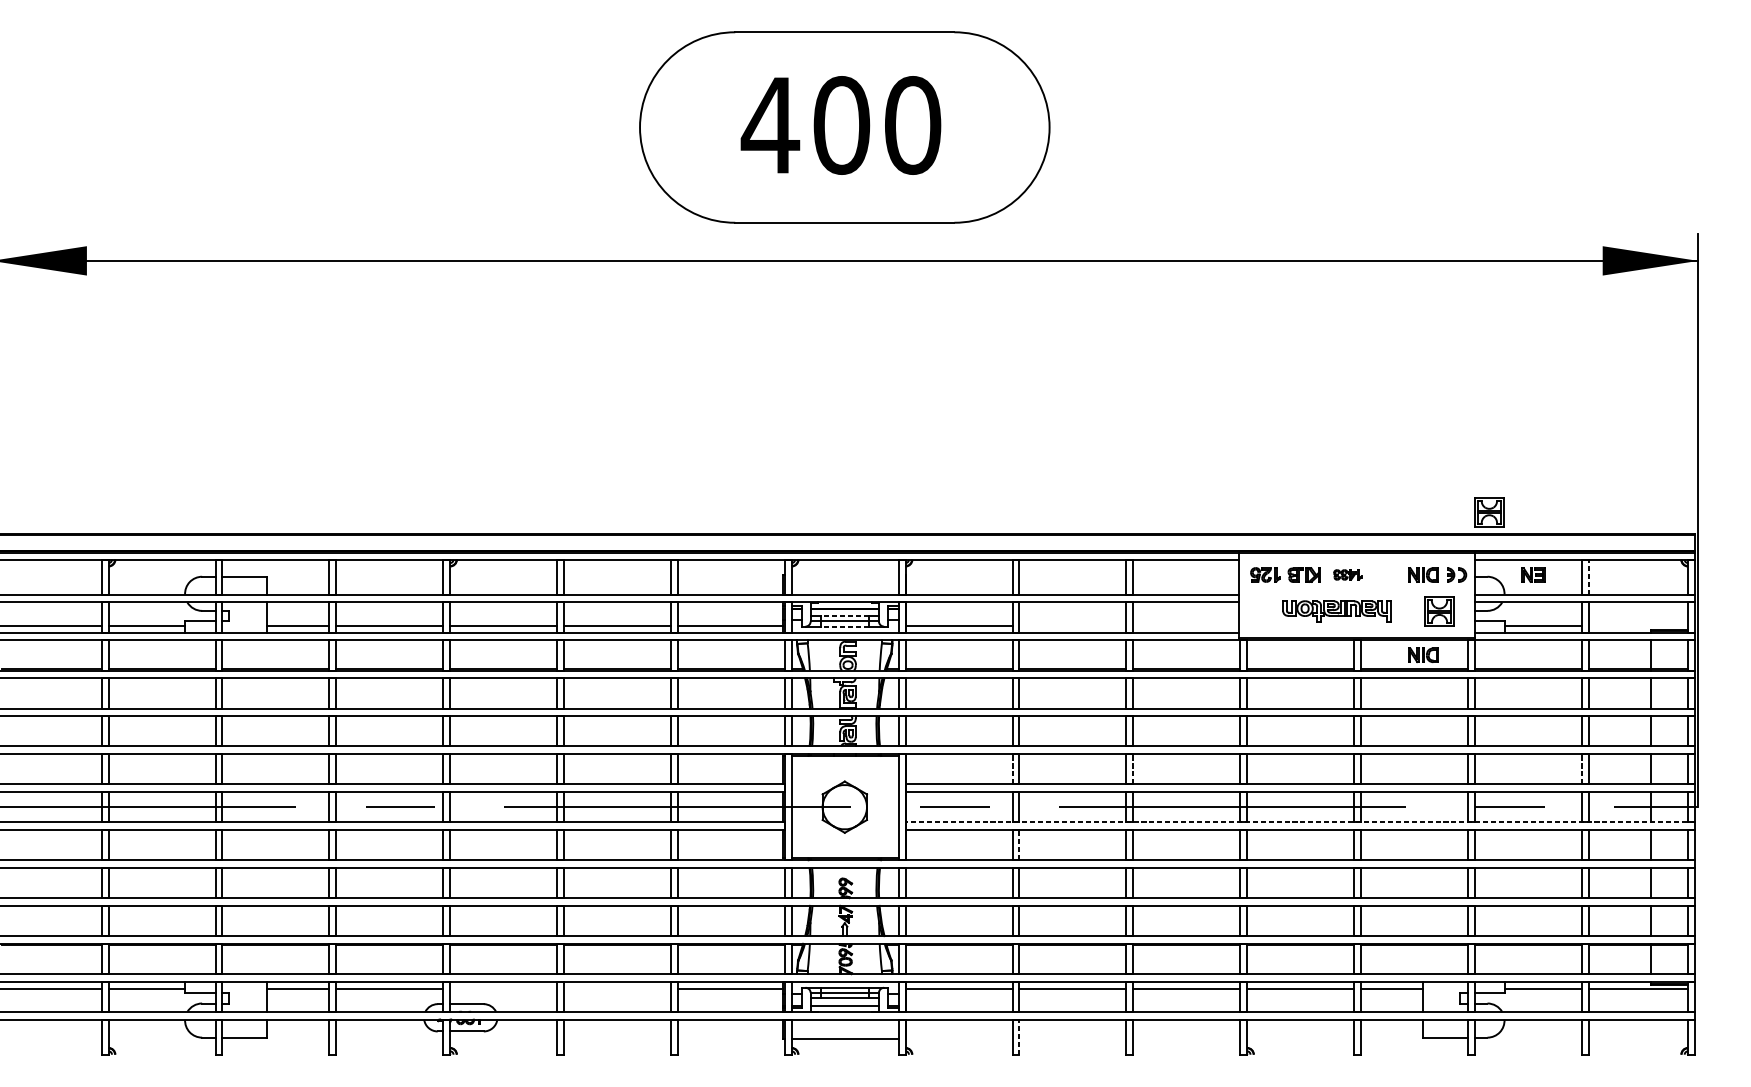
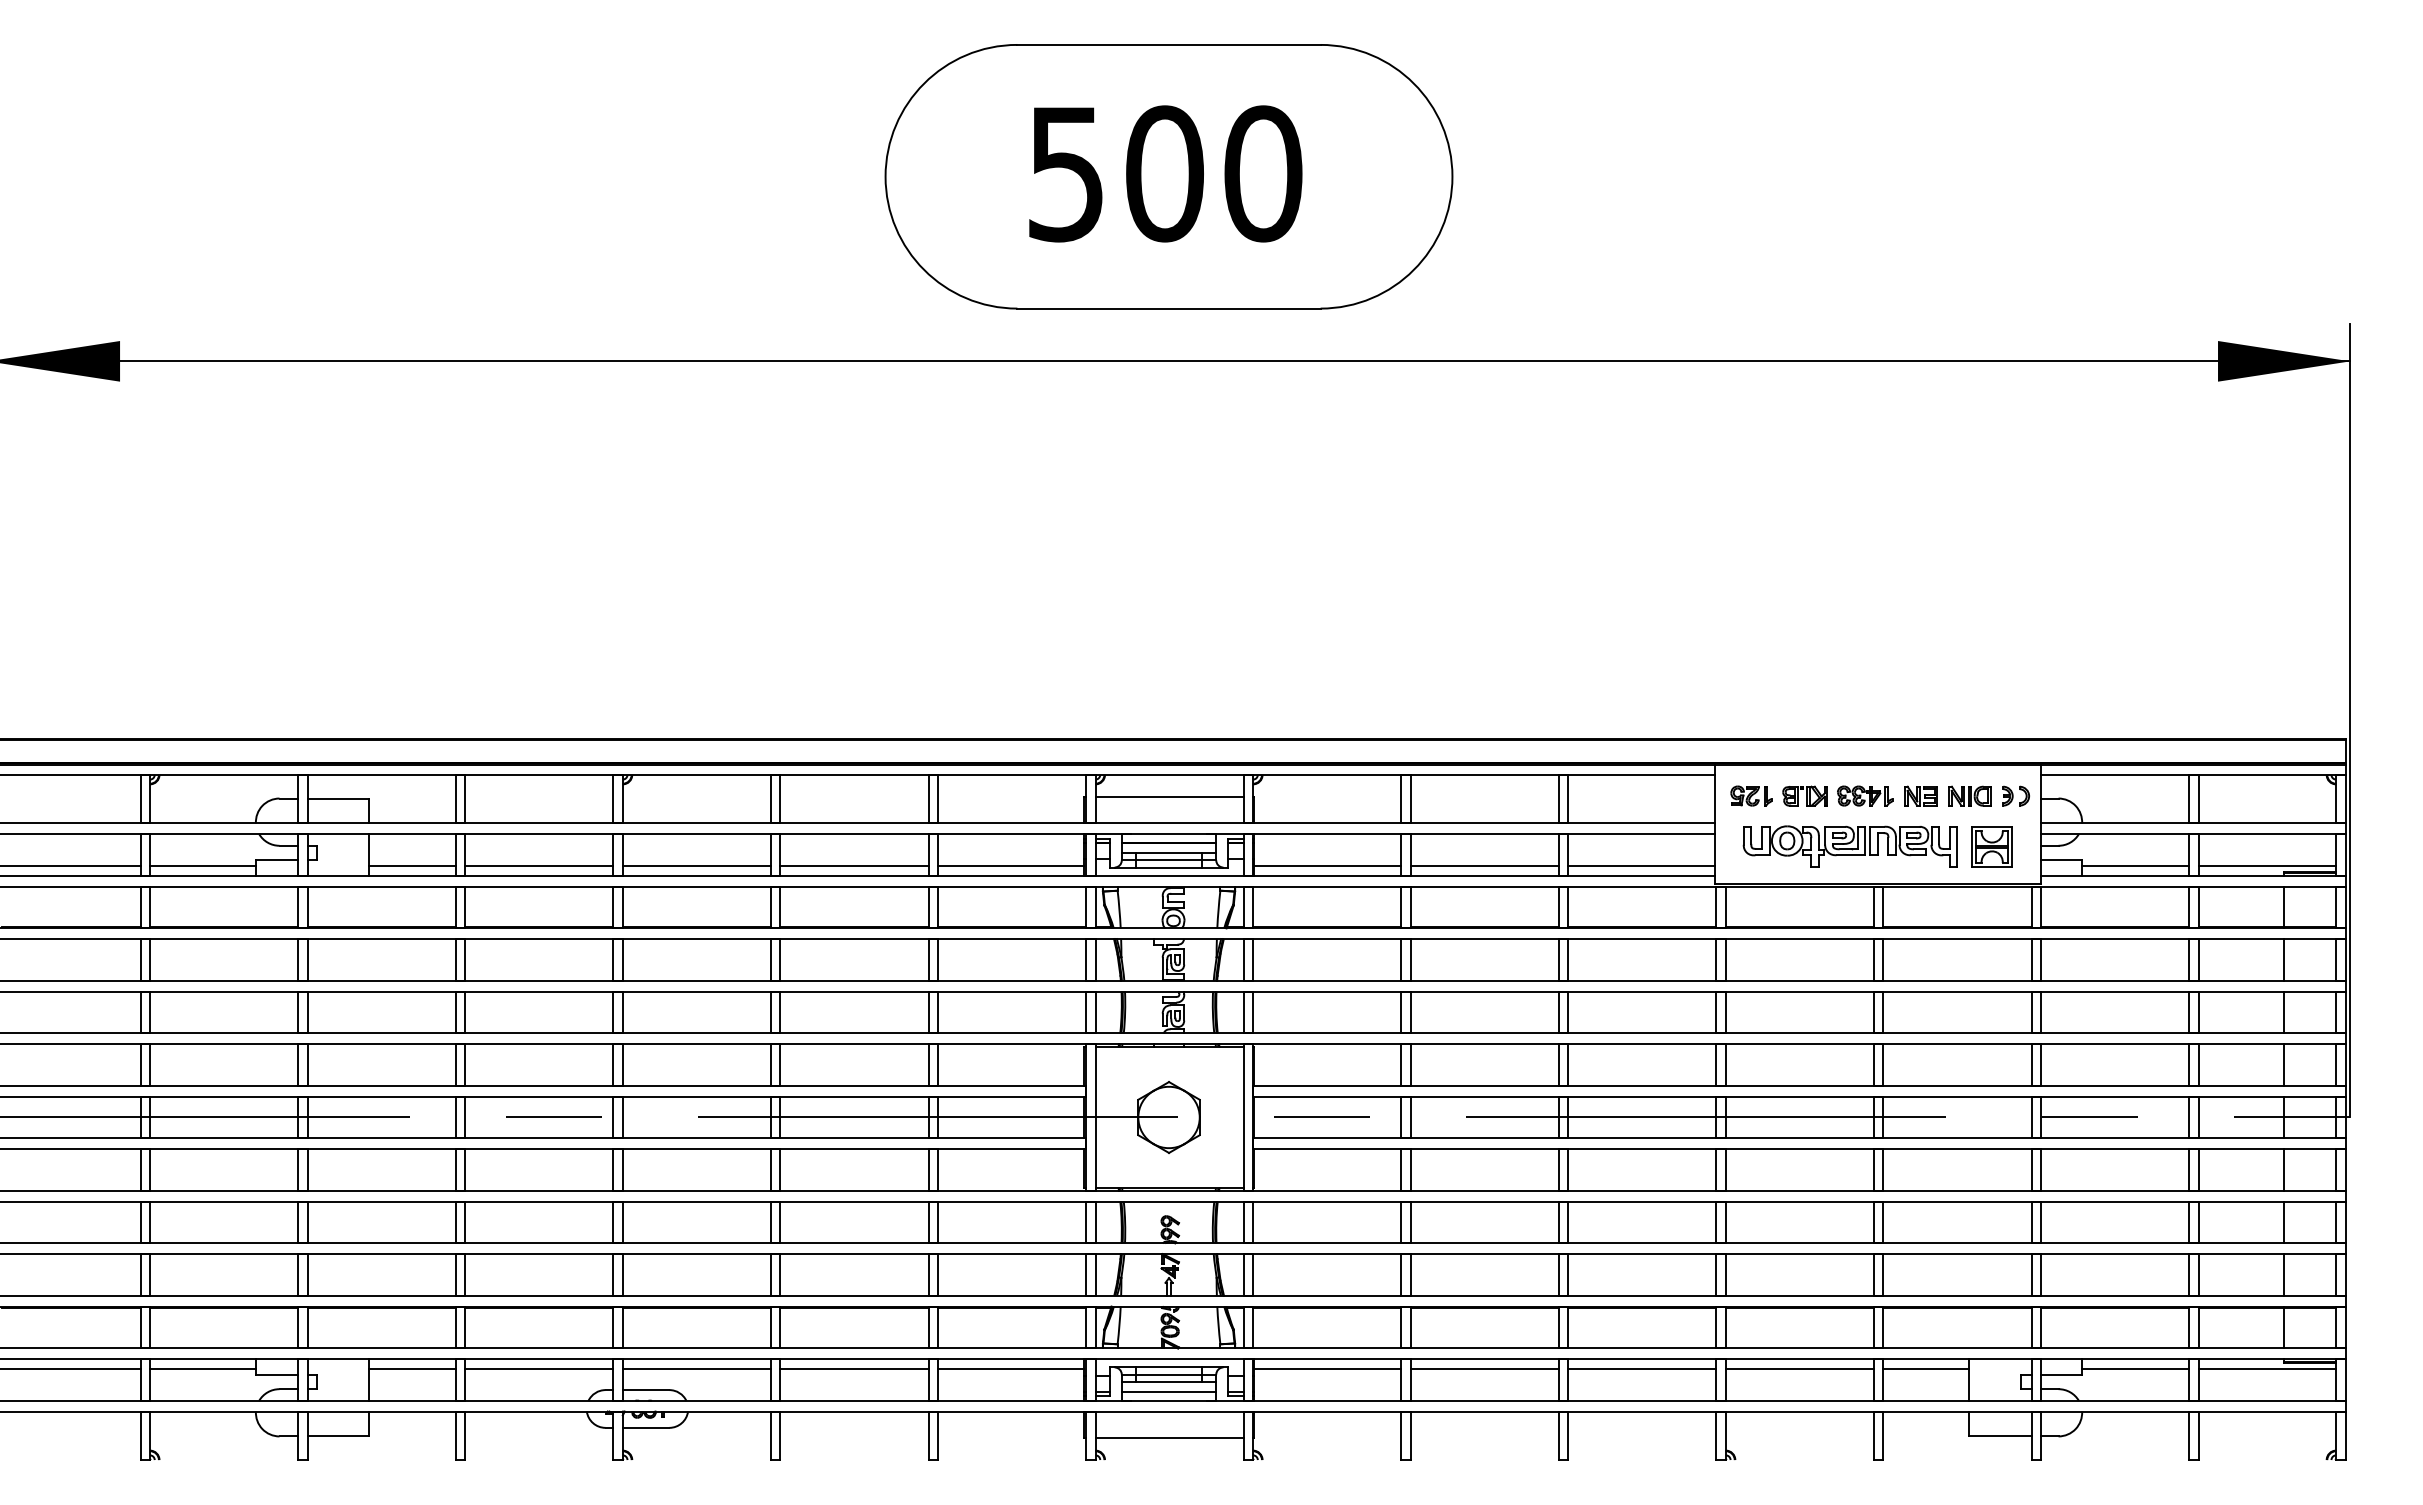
text: (770, 125) -> (1066, 174), 400 -> 500
part: (1488, 511) -> (2060, 708), removed
part: (1348, 574) -> (1865, 795), size x1.43
part: (1532, 574) -> (1920, 795), moved
line: (845, 575) -> (1169, 796), added
line: (1588, 576) -> (2198, 798), dashed -> solid
part: (1336, 611) -> (1849, 846), size x1.43
line: (844, 616) -> (1168, 853), dashed -> solid
line: (1072, 625) -> (1484, 866), added
line: (1186, 625) -> (1641, 866), added
line: (1638, 625) -> (2267, 866), added
line: (844, 626) -> (1168, 867), dashed -> solid
part: (1423, 654) -> (1969, 906), removed
line: (1012, 768) -> (1401, 1064), dashed -> solid
line: (1133, 768) -> (1568, 1064), dashed -> solid
line: (1582, 768) -> (2189, 1064), dashed -> solid
line: (1299, 822) -> (1798, 1138), dashed -> solid
line: (1019, 844) -> (1410, 1169), dashed -> solid
line: (503, 988) -> (696, 1368), added
line: (617, 988) -> (854, 1368), added
line: (1019, 1036) -> (1410, 1435), dashed -> solid

